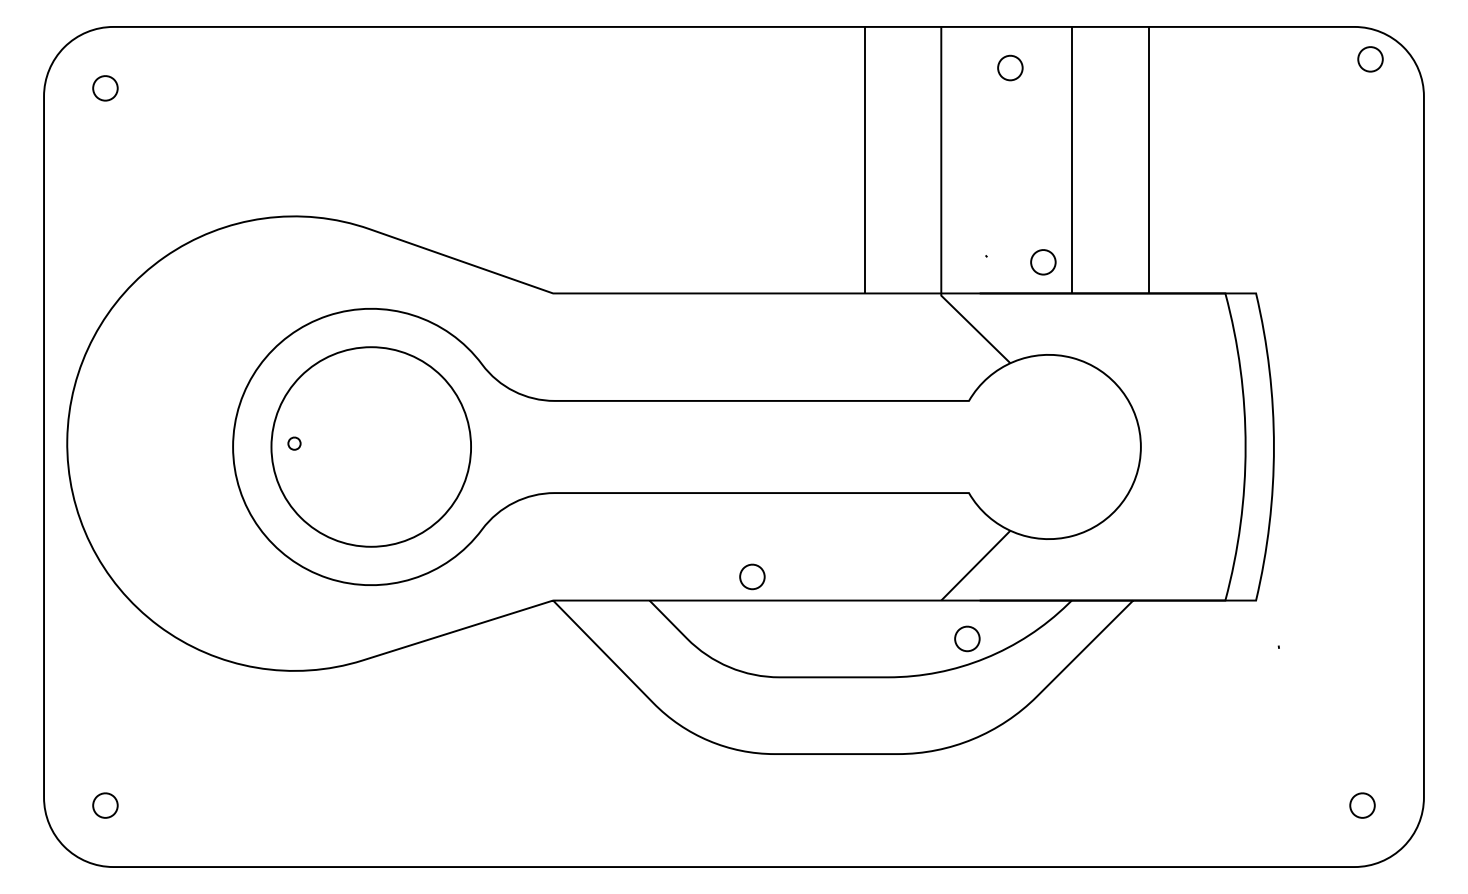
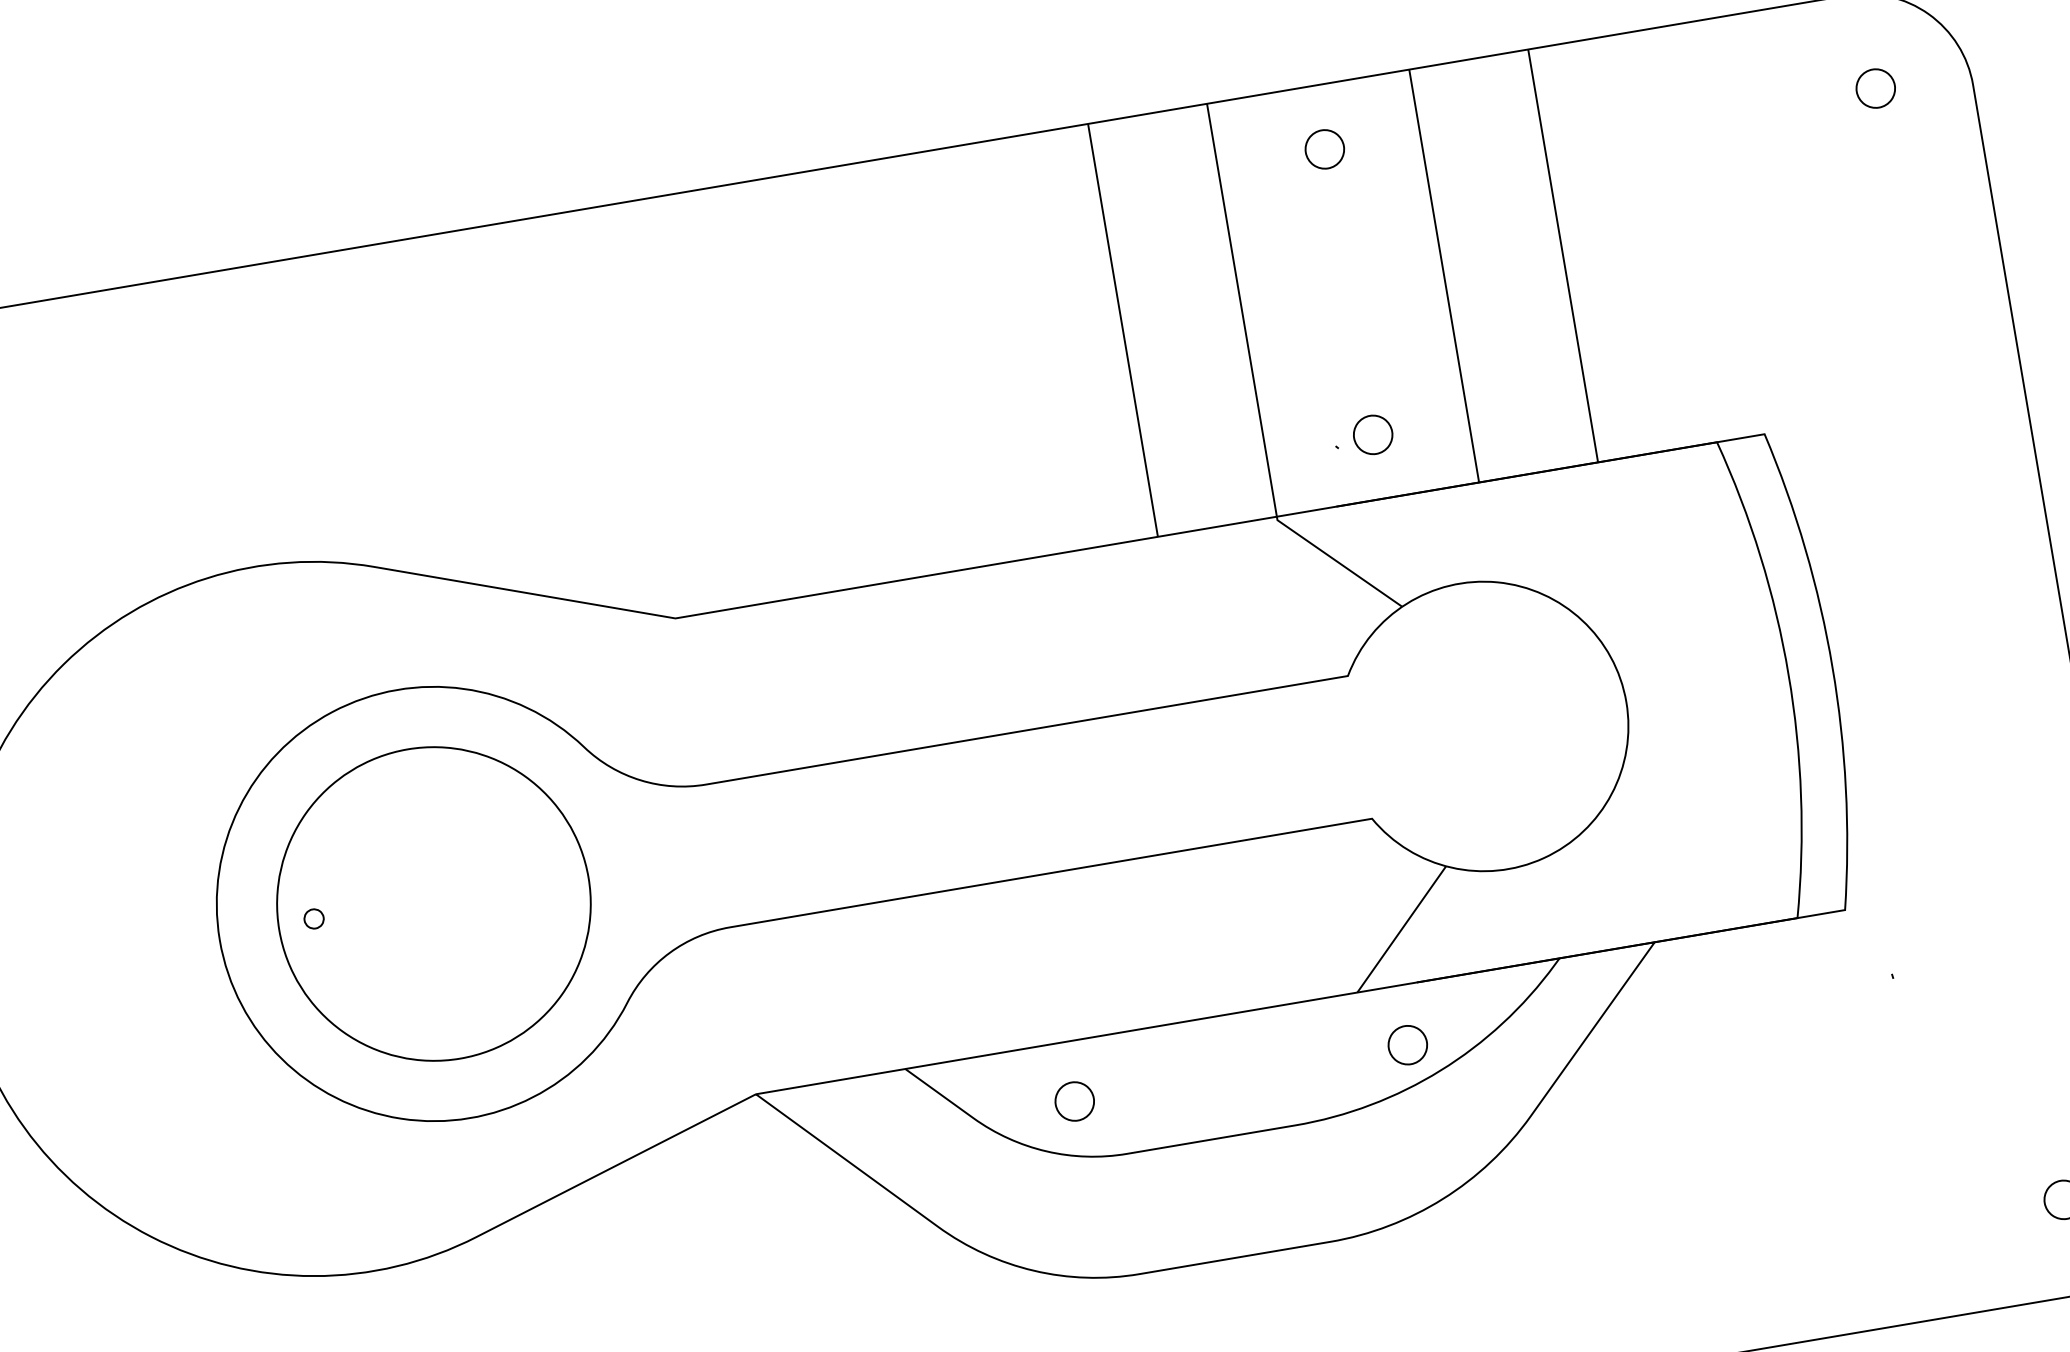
part: (1370, 59) -> (1875, 88), moved
part: (1043, 262) -> (1373, 435), moved
part: (752, 576) -> (1074, 1100), moved

